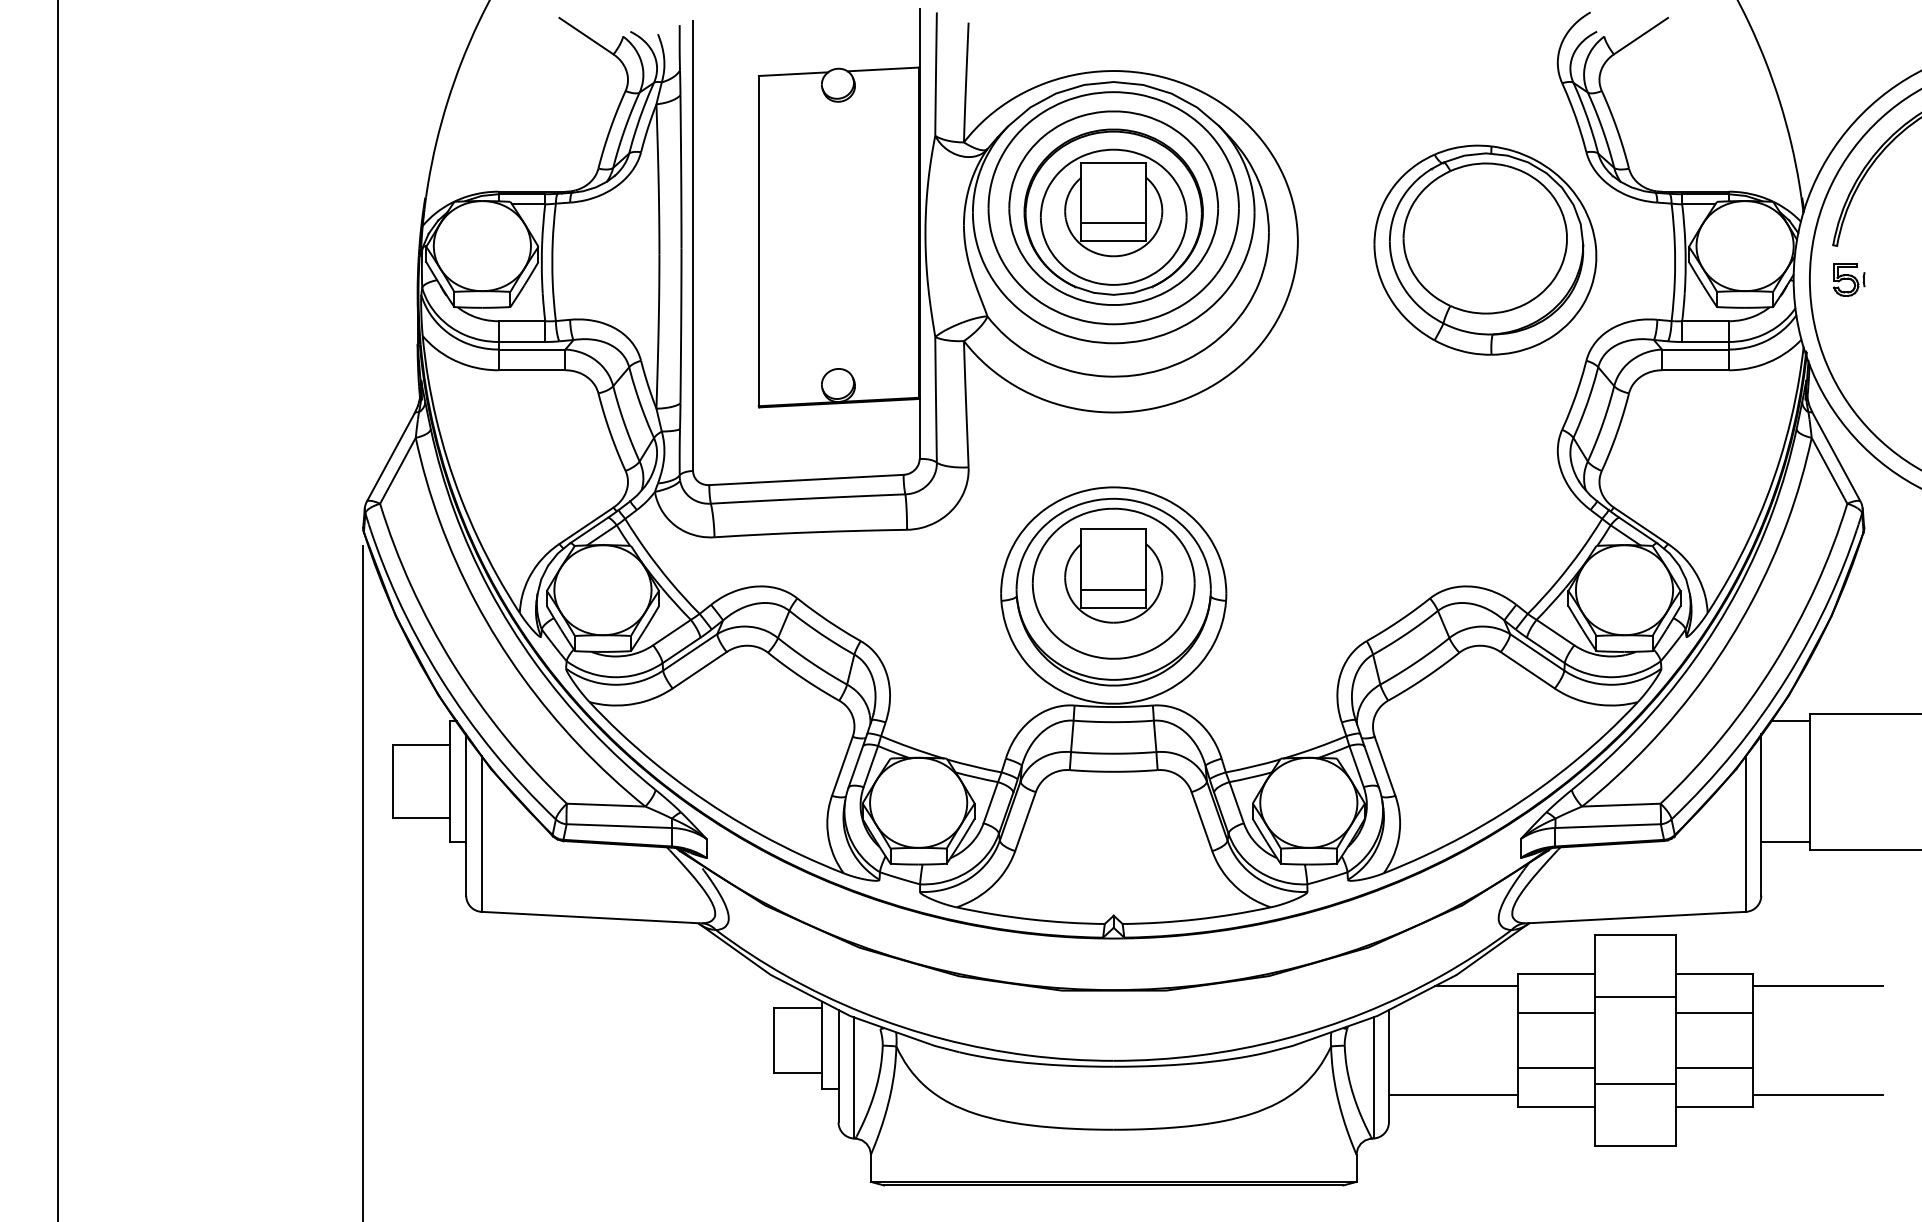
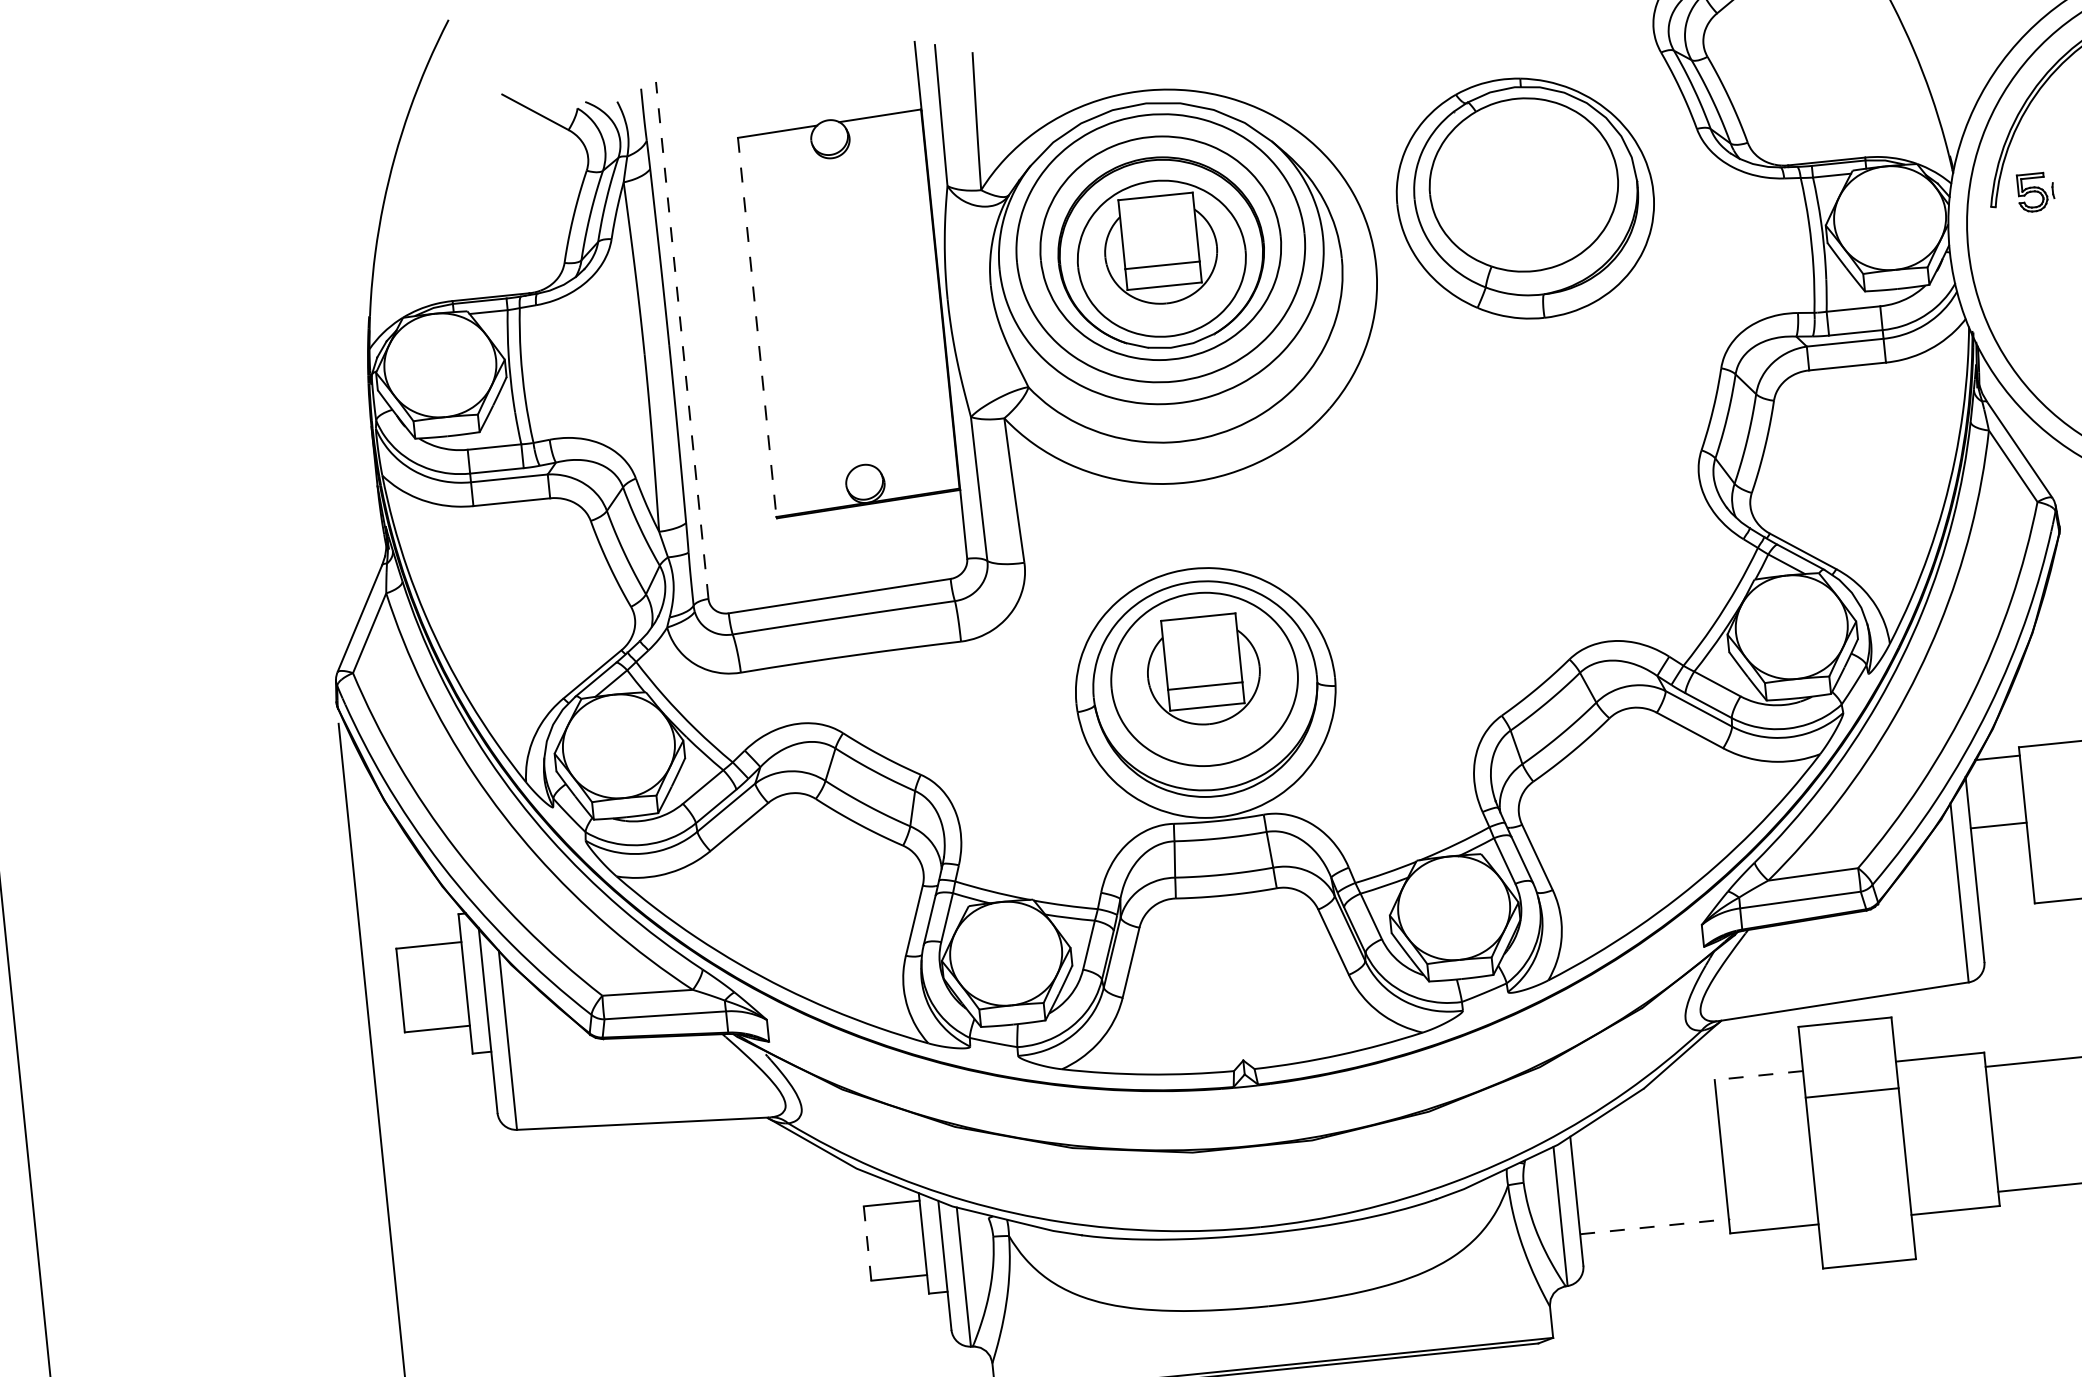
line: (758, 241) -> (756, 327), solid -> dashed
line: (693, 245) -> (682, 340), solid -> dashed
part: (1485, 249) -> (1525, 197), moved
part: (1849, 279) -> (2036, 192), moved
line: (1785, 842) -> (1998, 825), moved
line: (1556, 973) -> (1758, 1075), solid -> dashed
line: (1476, 986) -> (1668, 1099), removed
line: (1556, 1012) -> (1762, 1120), removed
line: (1714, 1012) -> (1944, 1101), removed
line: (773, 1040) -> (867, 1243), solid -> dashed
line: (1556, 1068) -> (1769, 1184), removed
line: (1714, 1068) -> (1950, 1165), removed
line: (1635, 1084) -> (1862, 1193), removed
line: (1453, 1094) -> (1654, 1226), solid -> dashed

